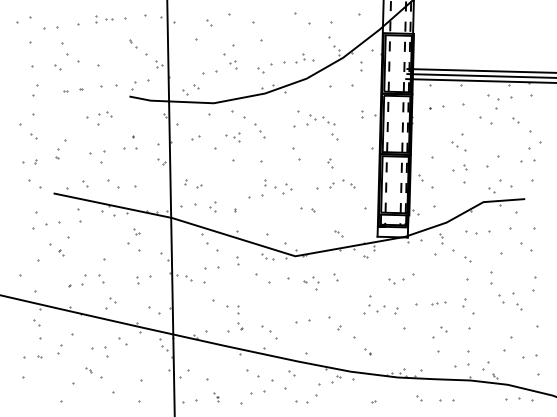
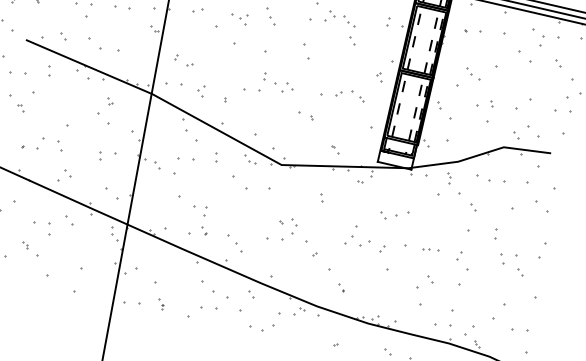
part: (458, 146) -> (472, 73), moved
part: (330, 163) -> (379, 77), moved
part: (78, 216) -> (48, 71), size x0.62
part: (491, 277) -> (495, 233), size x0.62
part: (311, 283) -> (287, 225), moved

